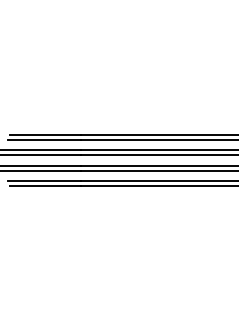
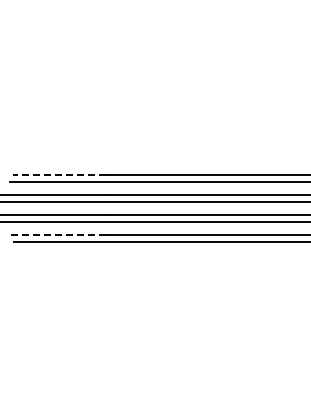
line: (45, 134) -> (59, 174), solid -> dashed
line: (44, 180) -> (58, 234), solid -> dashed

